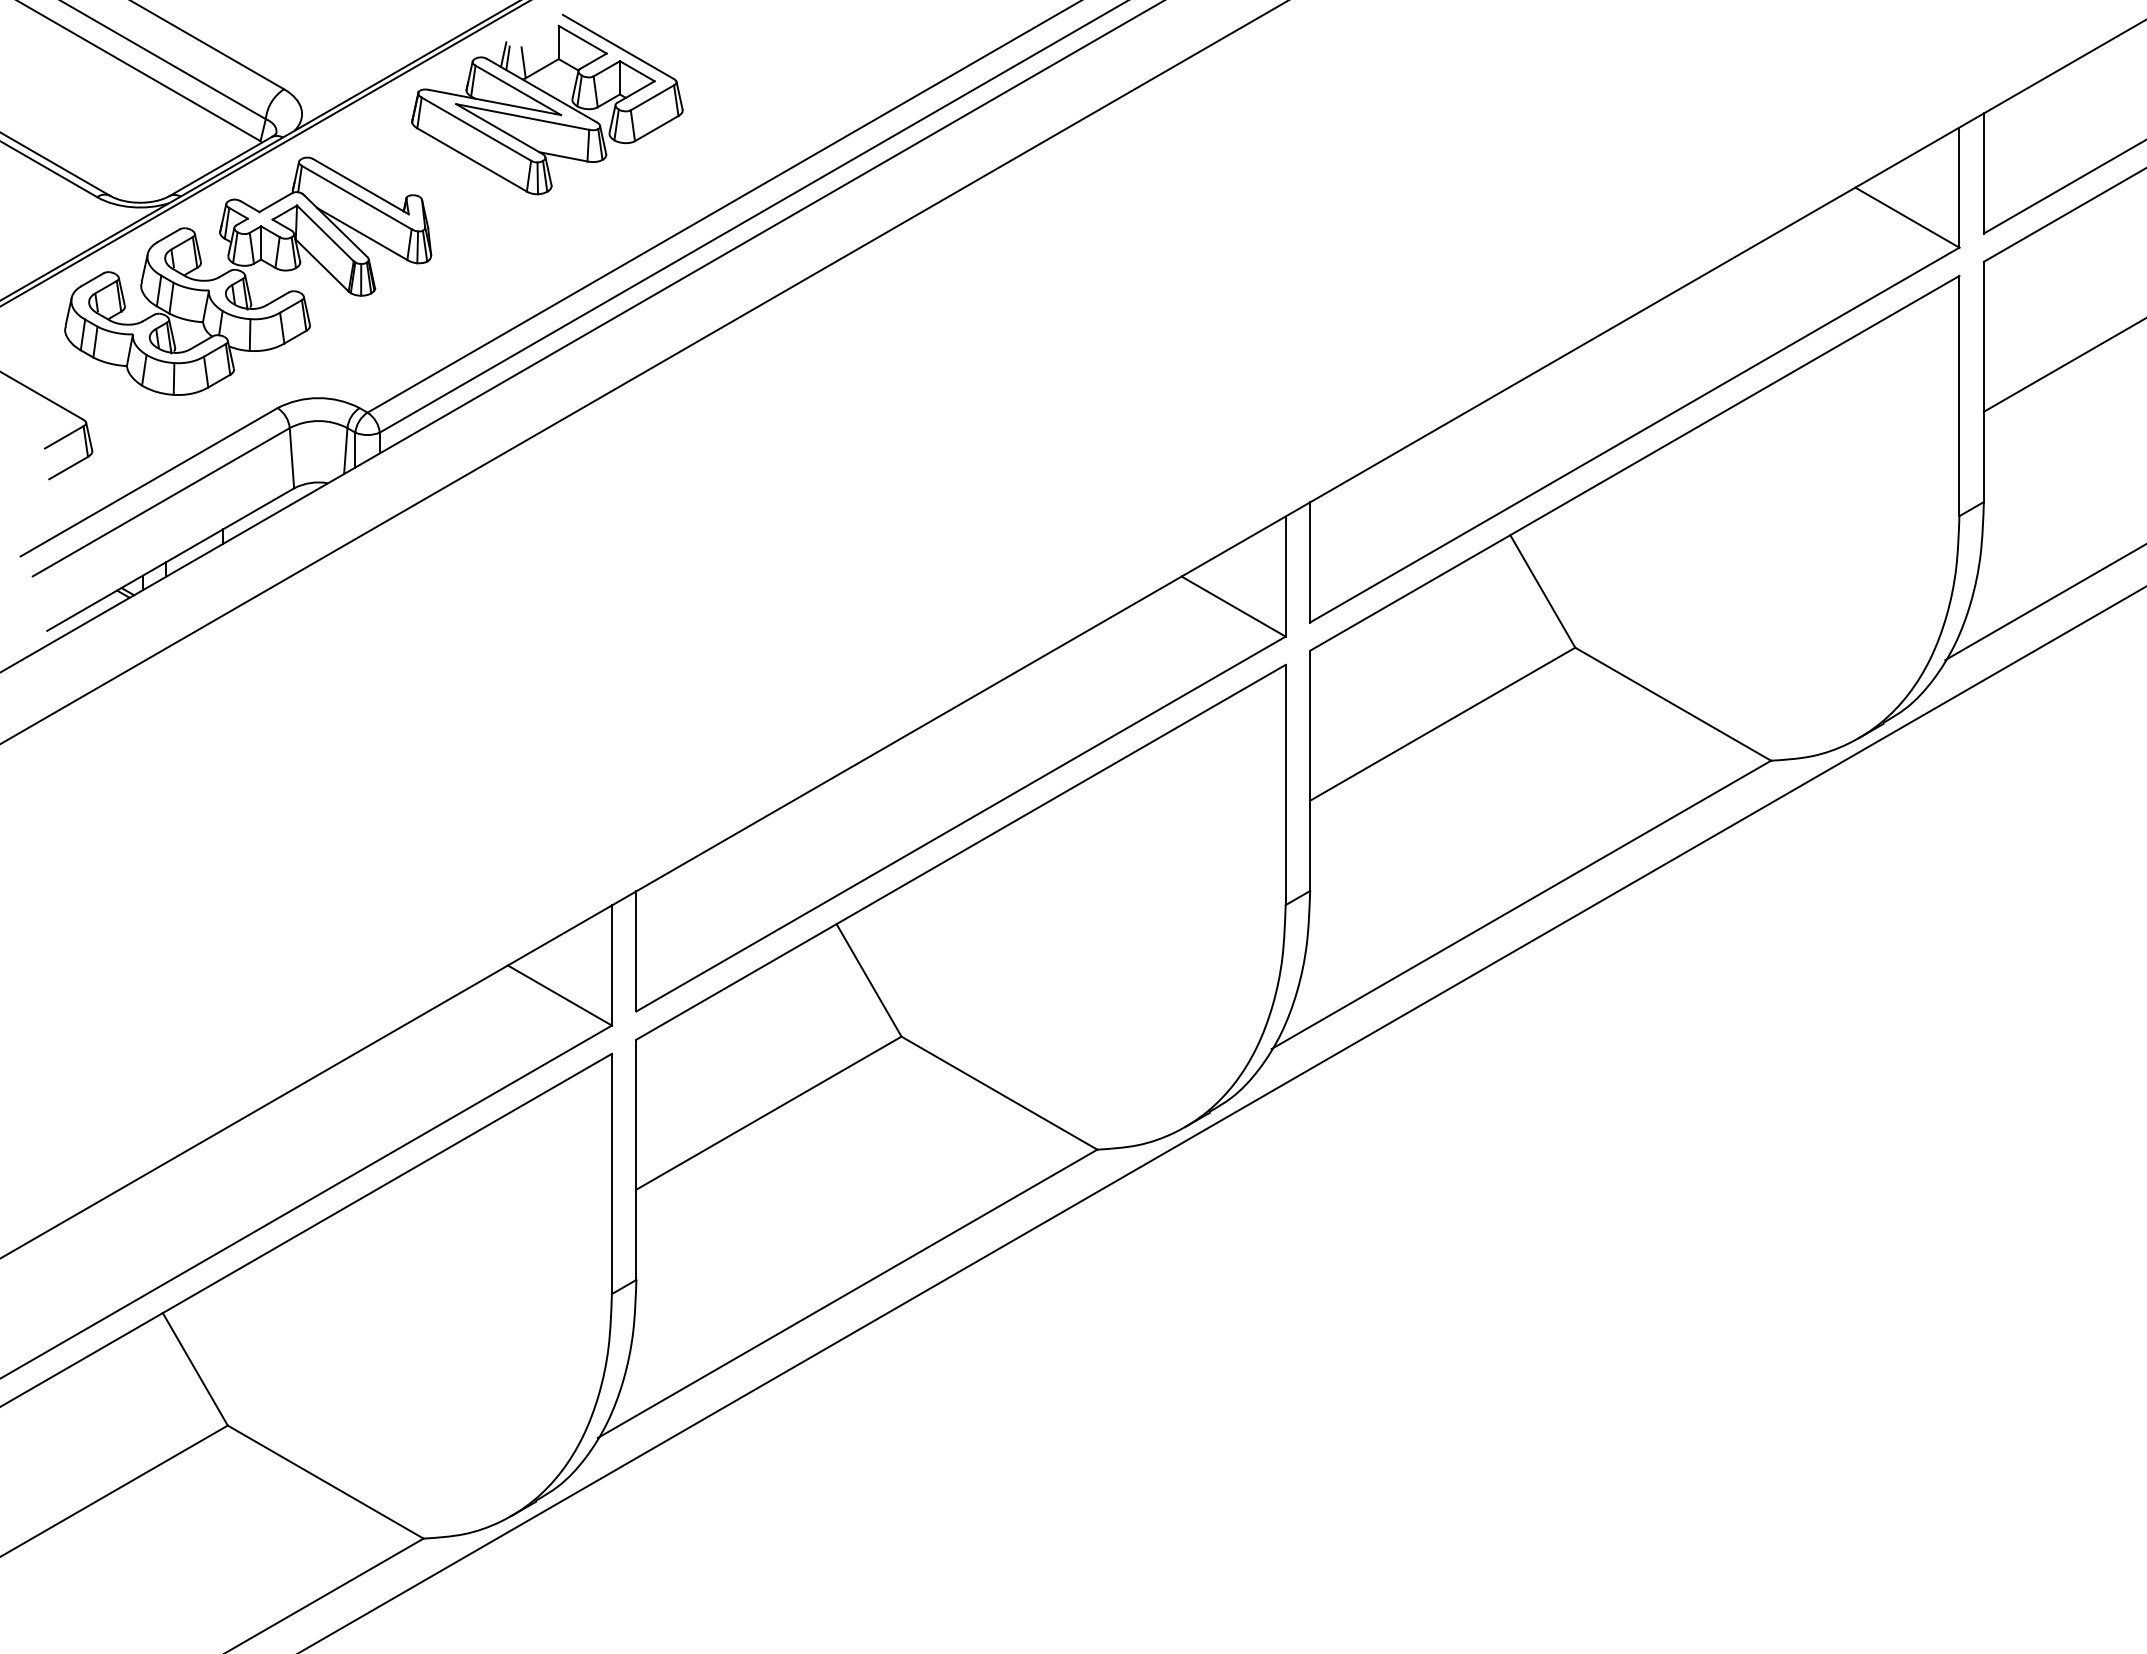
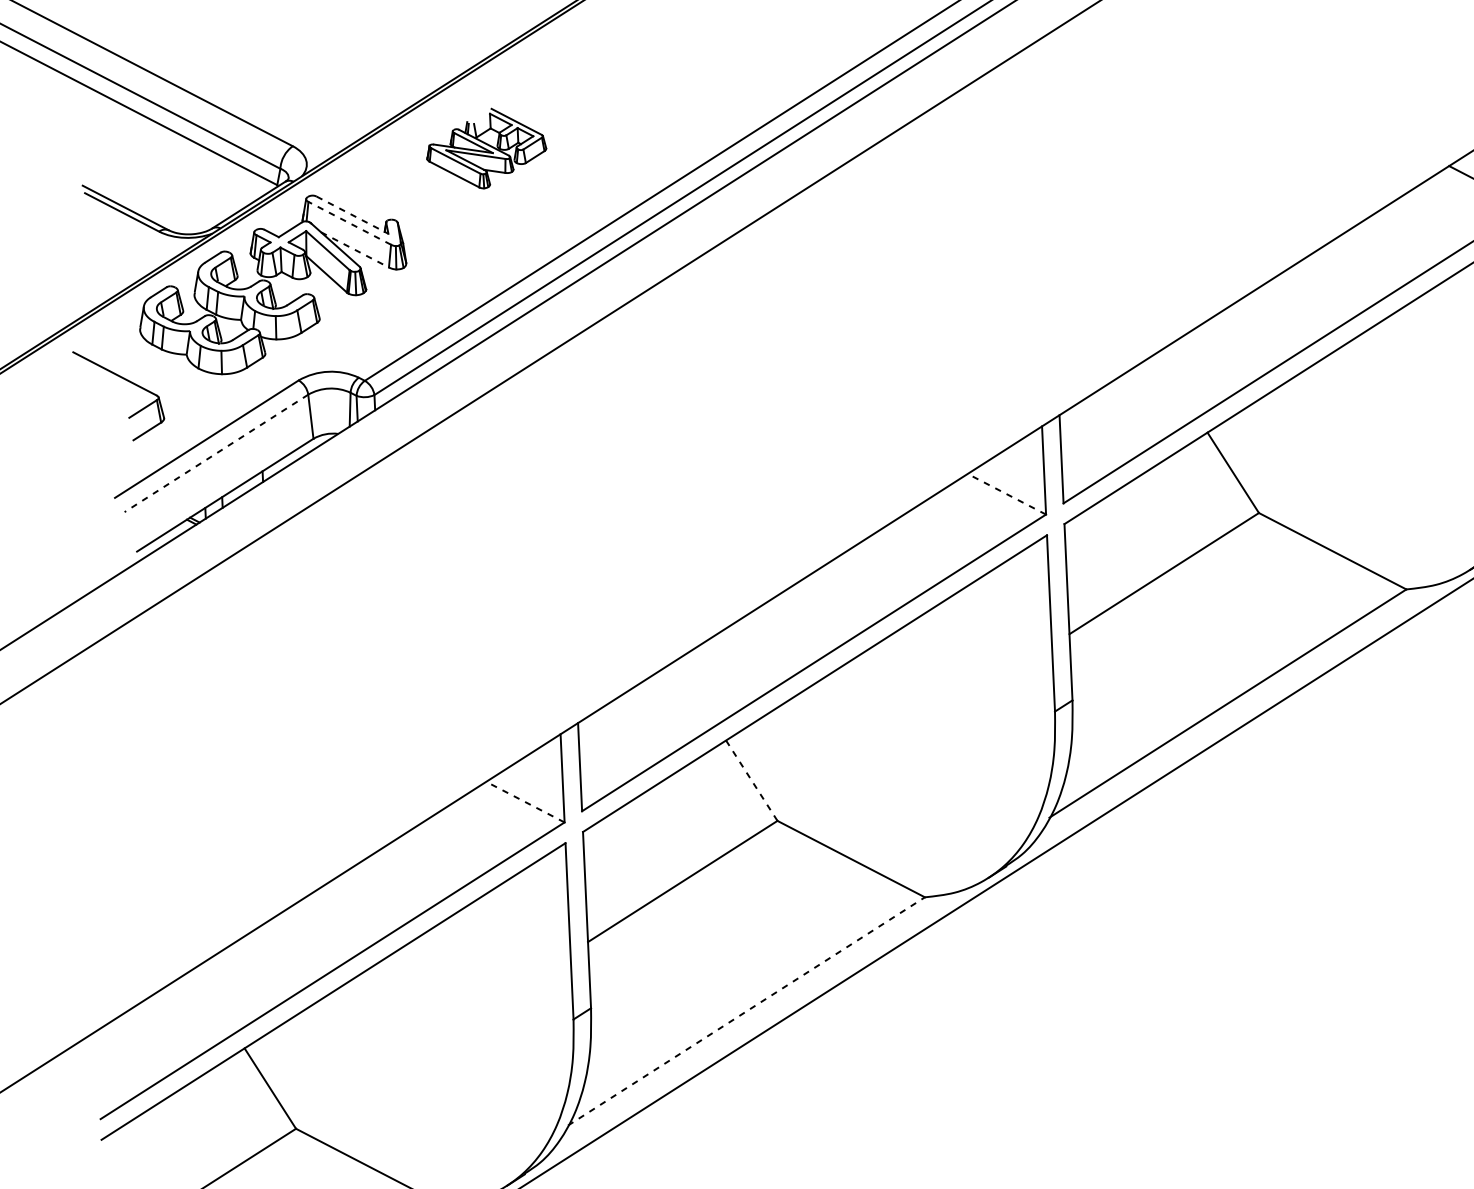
part: (547, 104) -> (486, 148), size x0.6
line: (361, 186) -> (352, 215), solid -> dashed
line: (356, 197) -> (349, 223), solid -> dashed
line: (362, 234) -> (355, 250), solid -> dashed
line: (160, 502) -> (215, 453), solid -> dashed
line: (1233, 606) -> (1006, 494), solid -> dashed
line: (869, 980) -> (752, 780), solid -> dashed
line: (559, 995) -> (525, 802), solid -> dashed
line: (848, 1293) -> (747, 1011), solid -> dashed

